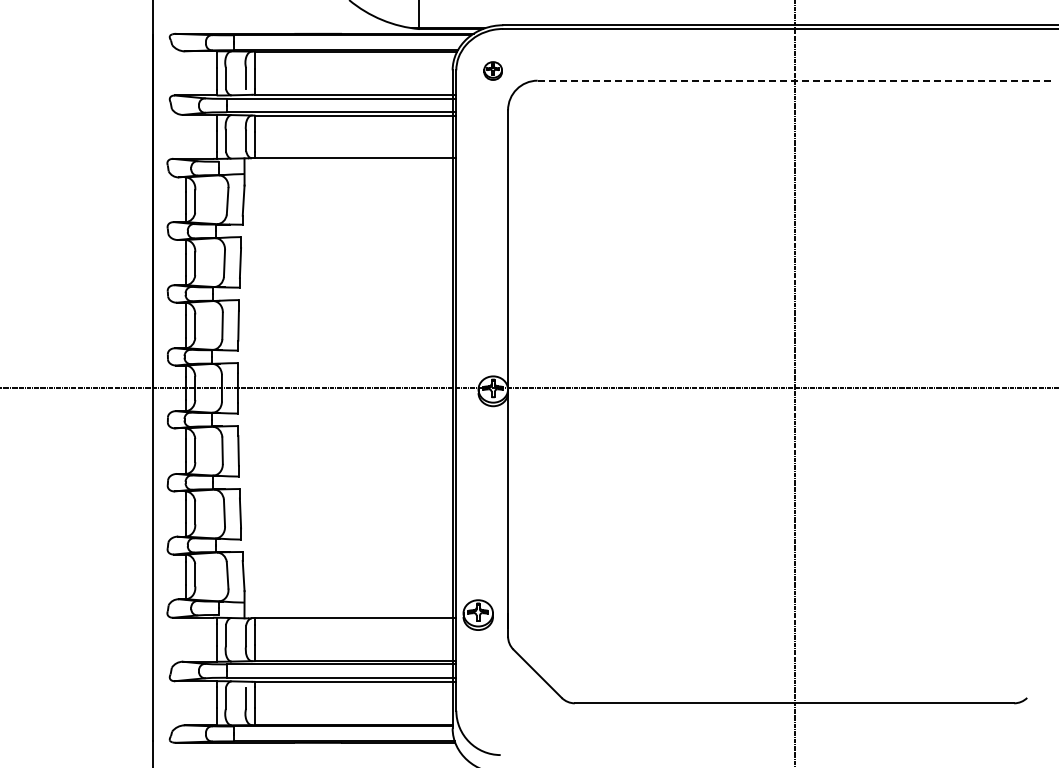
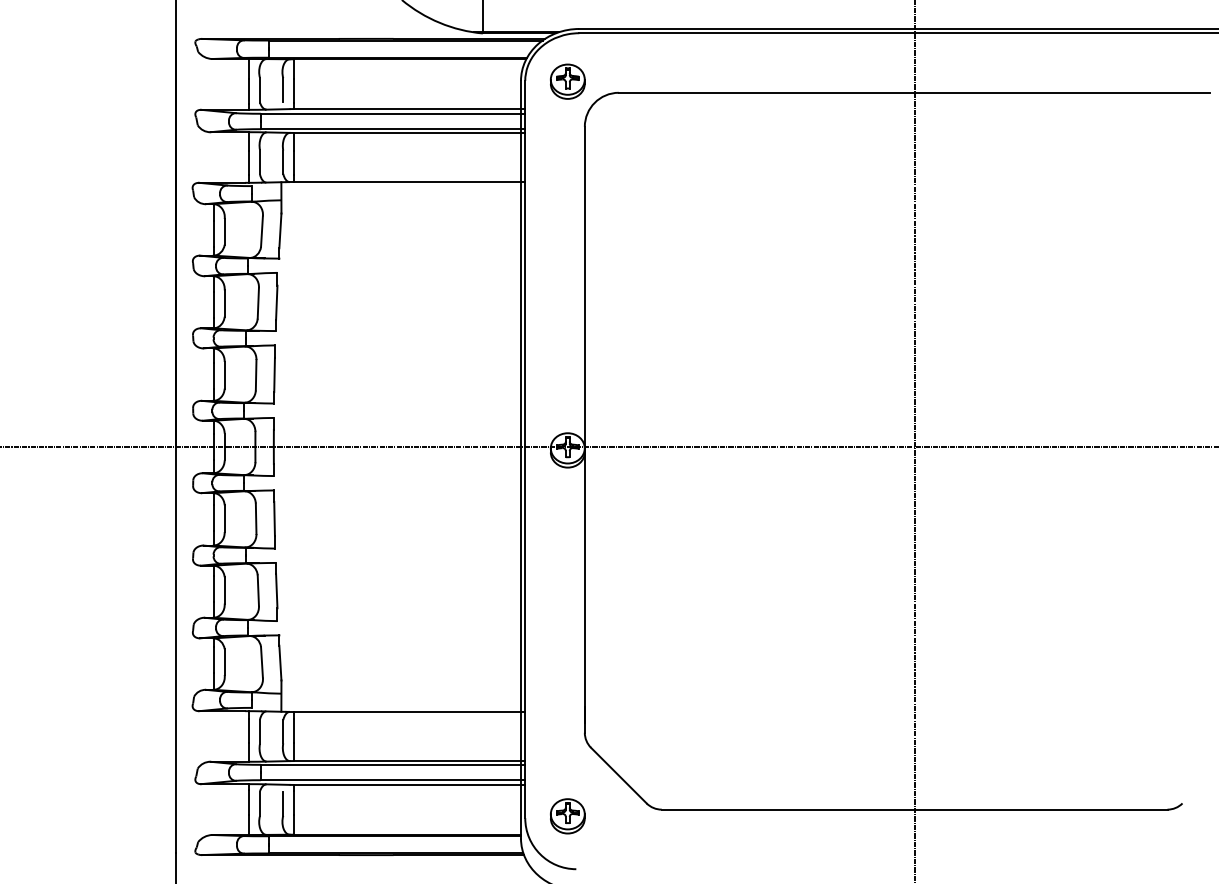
part: (492, 70) -> (566, 81), size x1.67
line: (794, 80) -> (914, 92), dashed -> solid
part: (477, 614) -> (566, 815), moved

